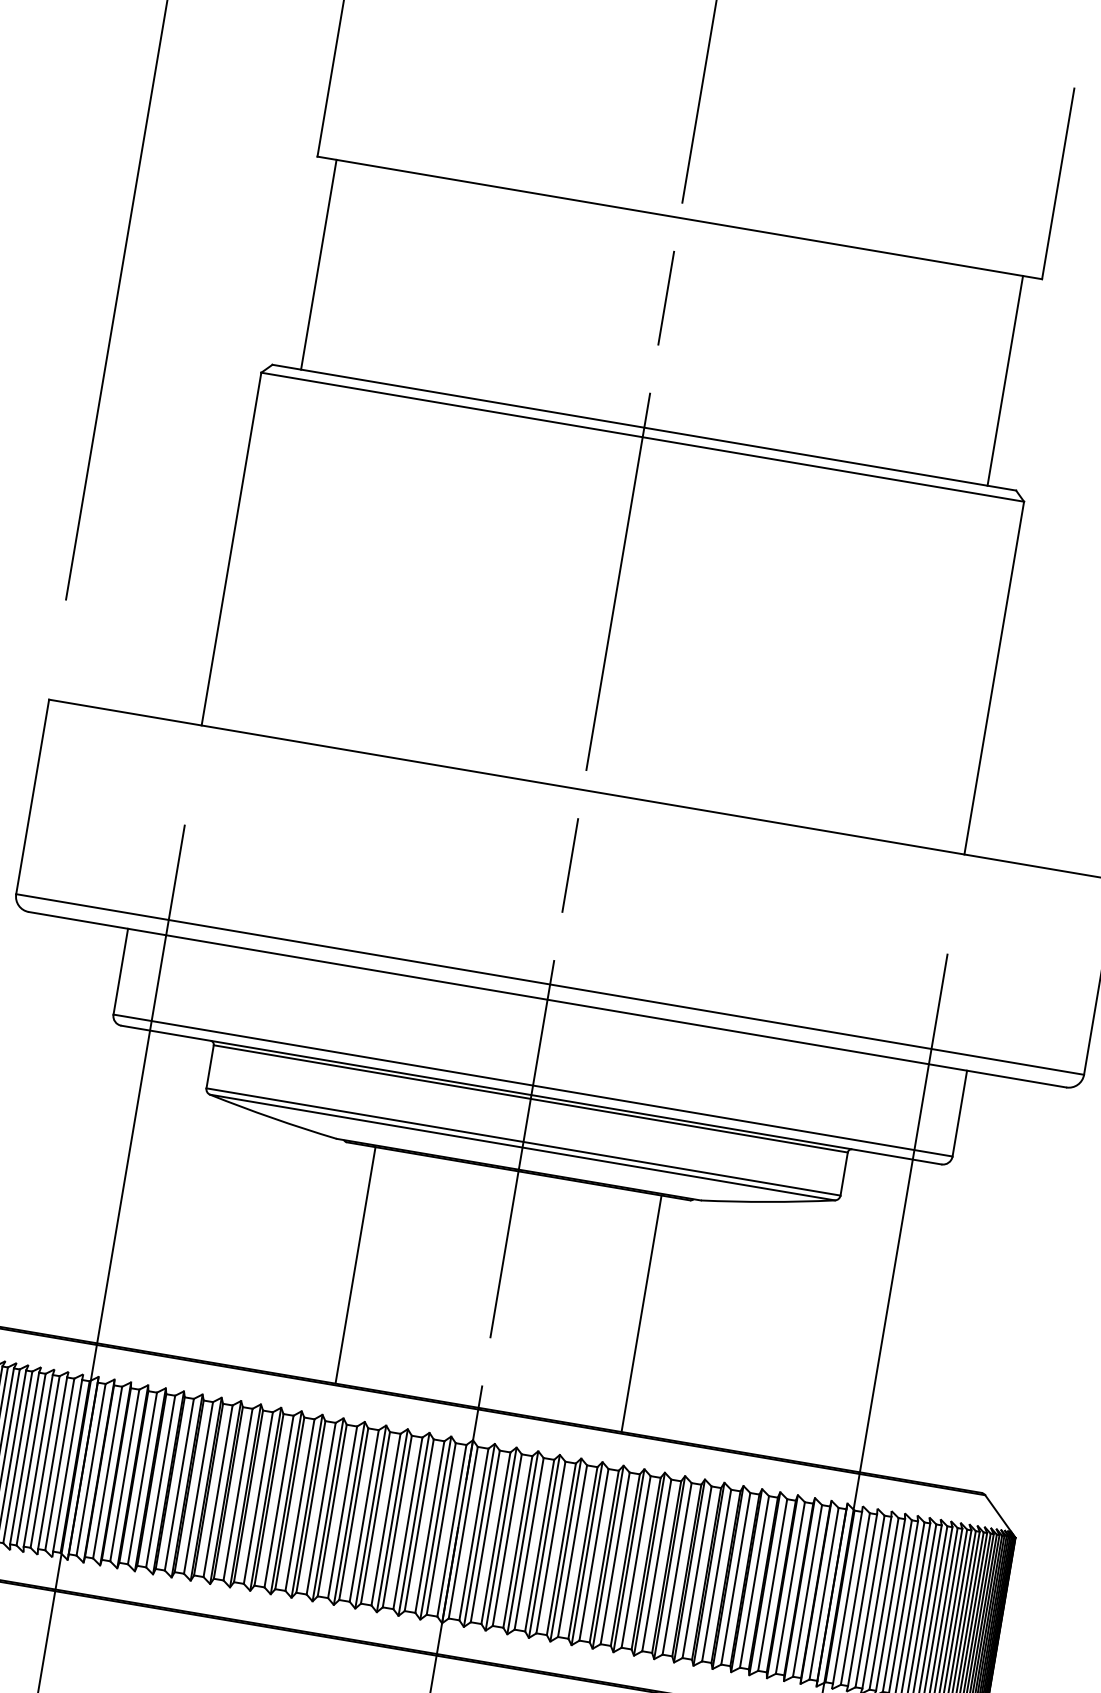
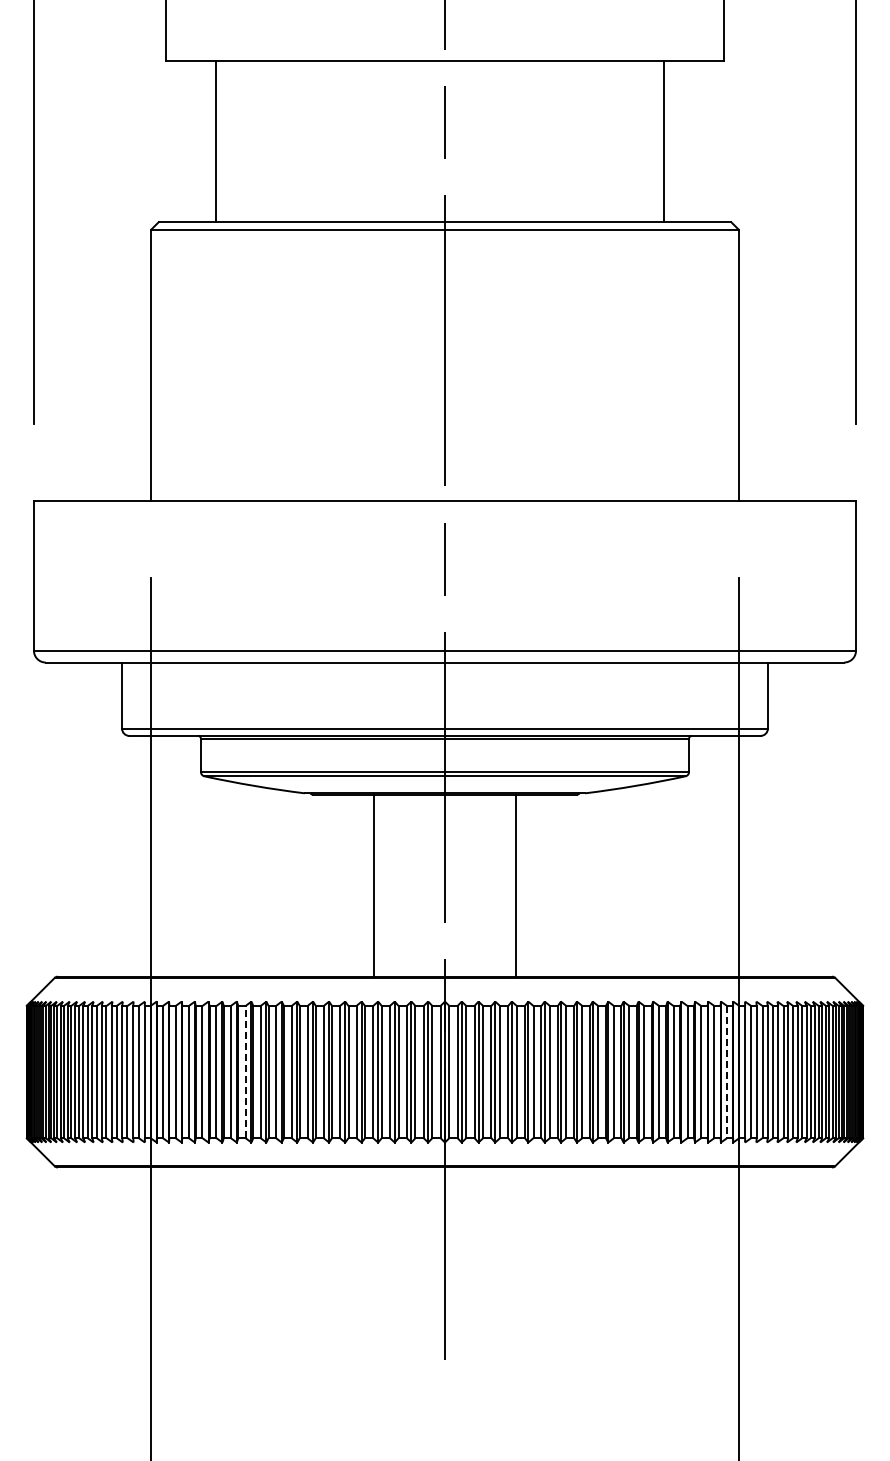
line: (318, 264) -> (215, 141), moved
line: (1005, 381) -> (664, 141), moved
line: (355, 1265) -> (373, 885), moved
line: (642, 1313) -> (516, 885), moved
line: (198, 1487) -> (245, 1071), solid -> dashed
line: (824, 1594) -> (727, 1072), solid -> dashed

